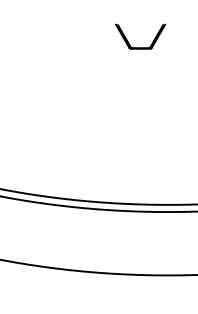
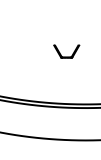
part: (140, 36) -> (66, 51), moved

